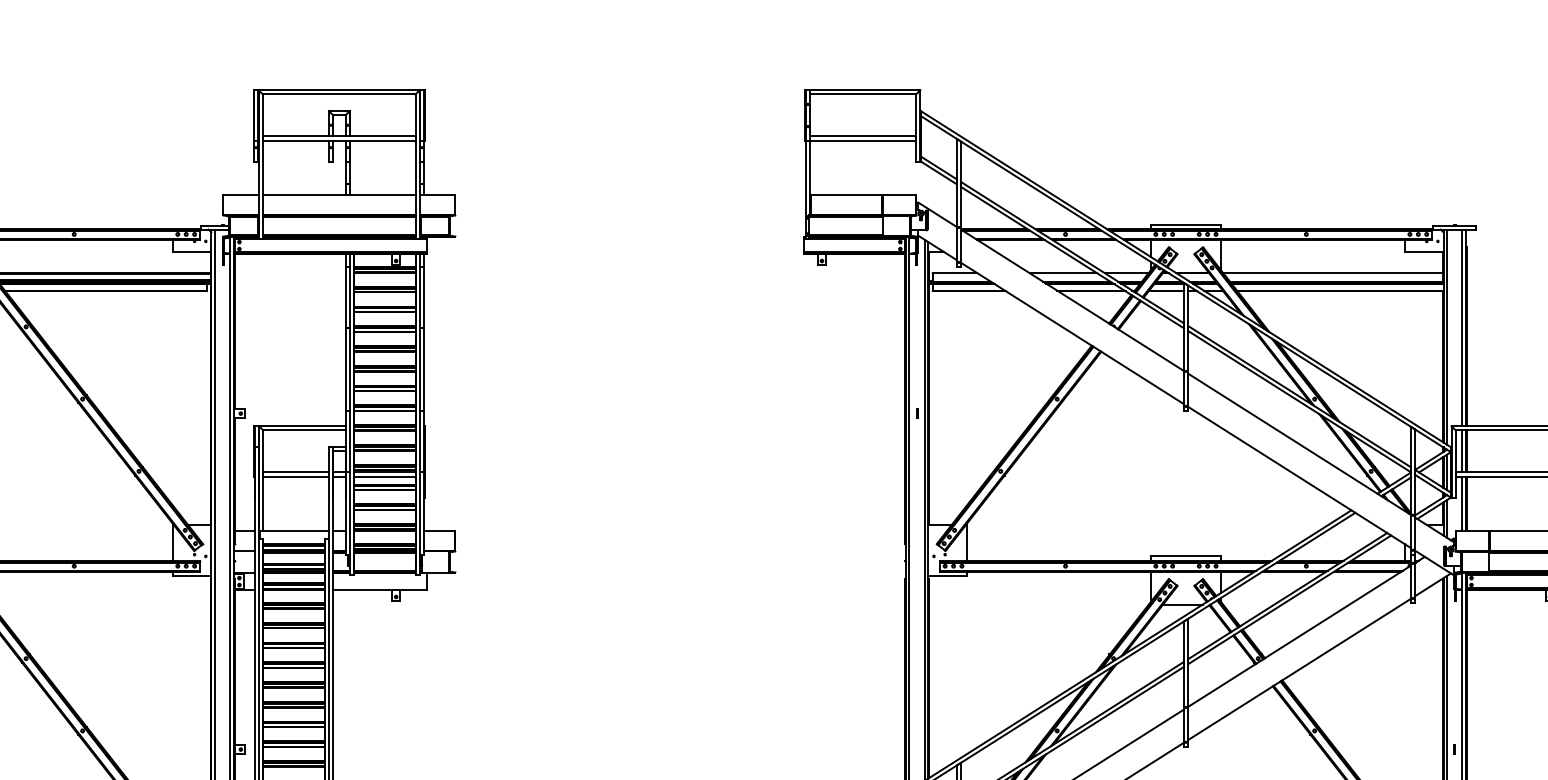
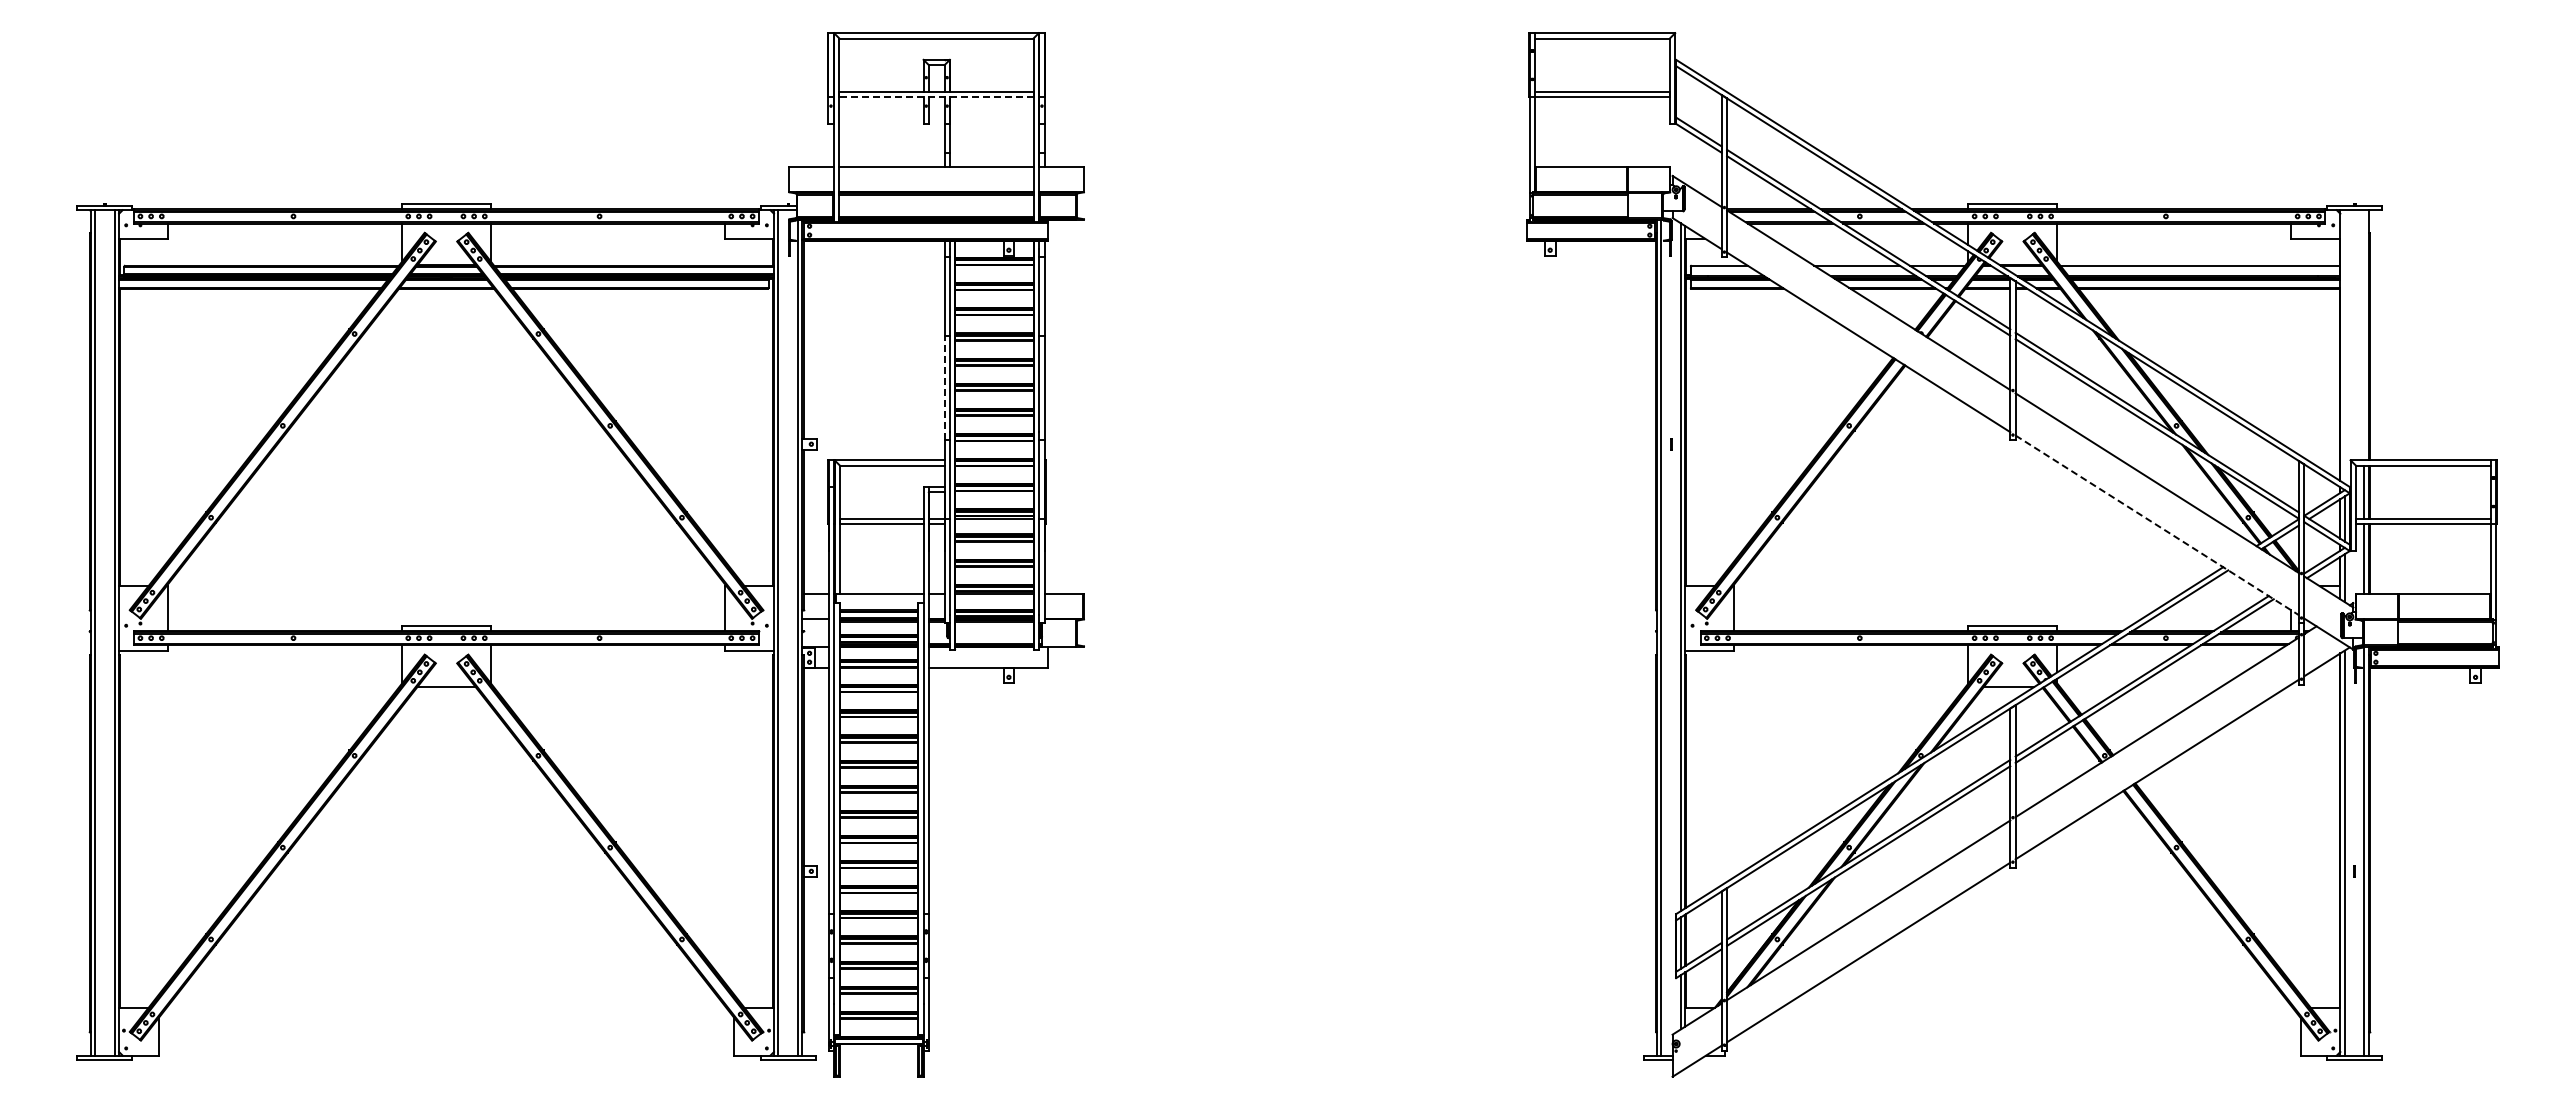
line: (338, 140) -> (935, 97), solid -> dashed
line: (1462, 328) -> (2364, 335), removed
line: (1446, 336) -> (2344, 346), removed
line: (345, 368) -> (944, 387), solid -> dashed
line: (384, 476) -> (994, 524), removed
line: (1299, 477) -> (2157, 525), solid -> dashed

